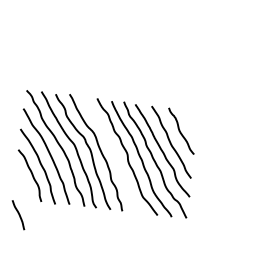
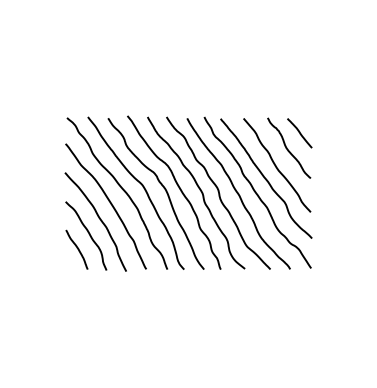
curve: (190, 121) -> (299, 133), added
curve: (114, 153) -> (199, 190), added
curve: (18, 214) -> (76, 248), moved

